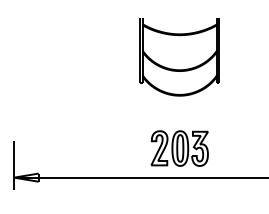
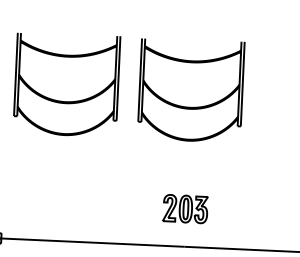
part: (83, 57) -> (66, 85), added
part: (179, 148) -> (185, 209), size x0.6

